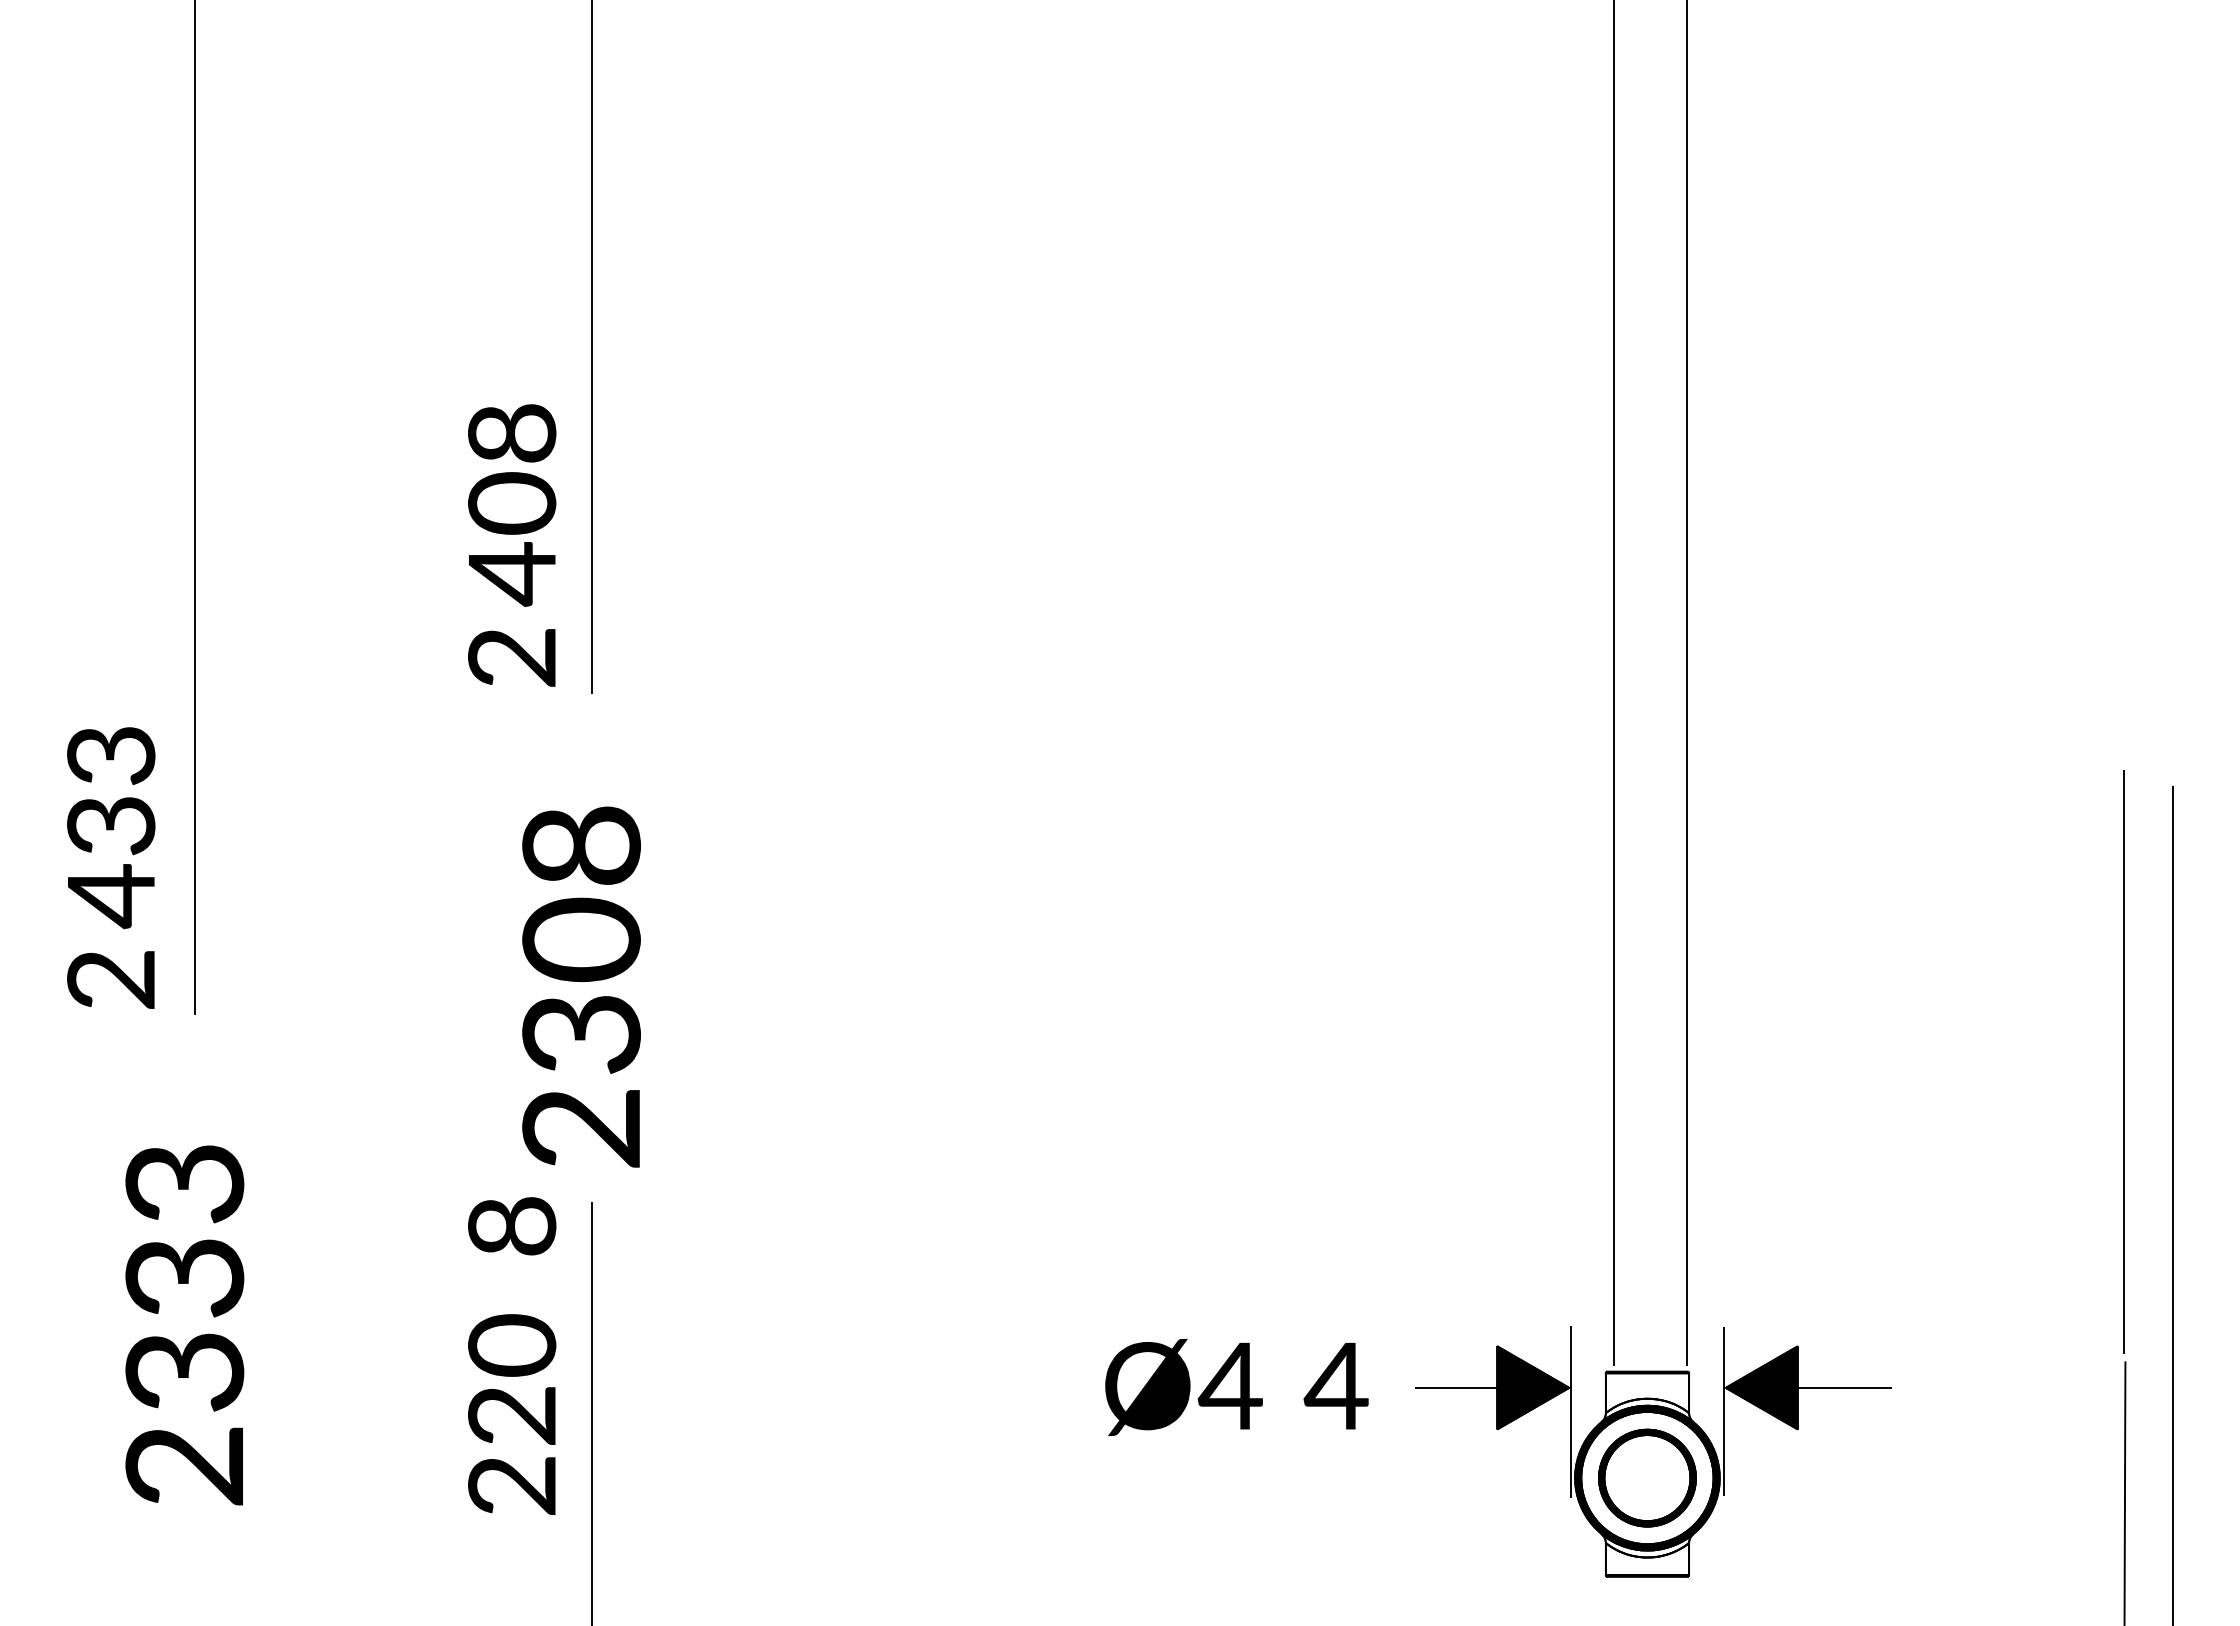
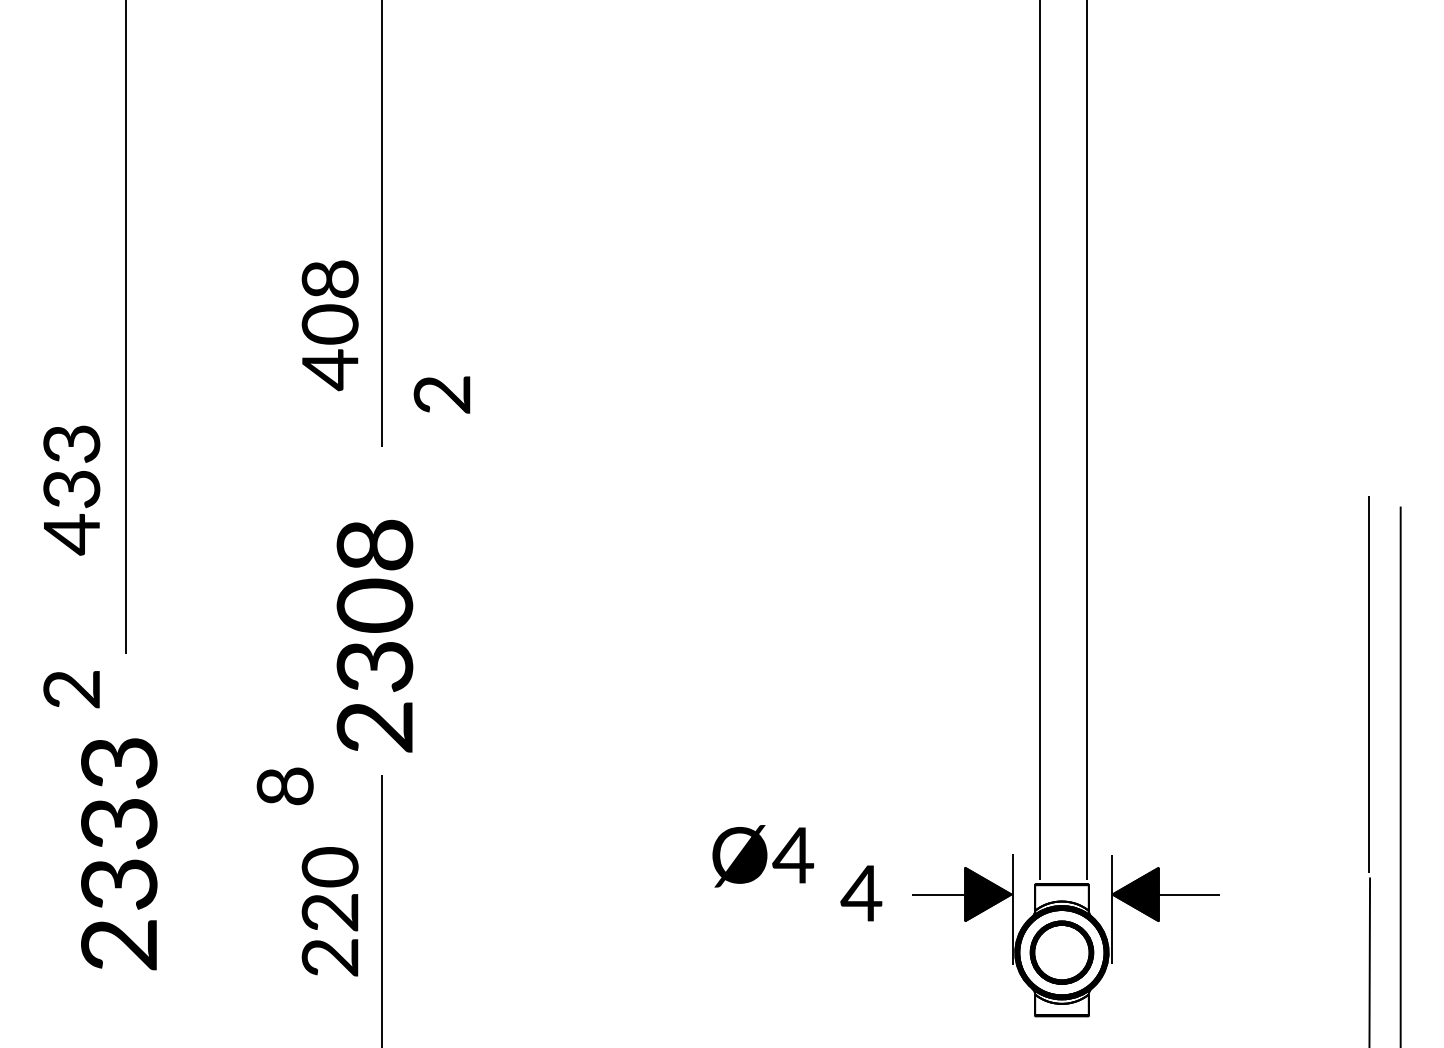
text: (511, 657) -> (441, 394), moved
text: (110, 827) -> (71, 490), moved
text: (110, 979) -> (71, 689), moved
text: (511, 1226) -> (284, 786), moved
text: (1182, 1387) -> (762, 856), moved

